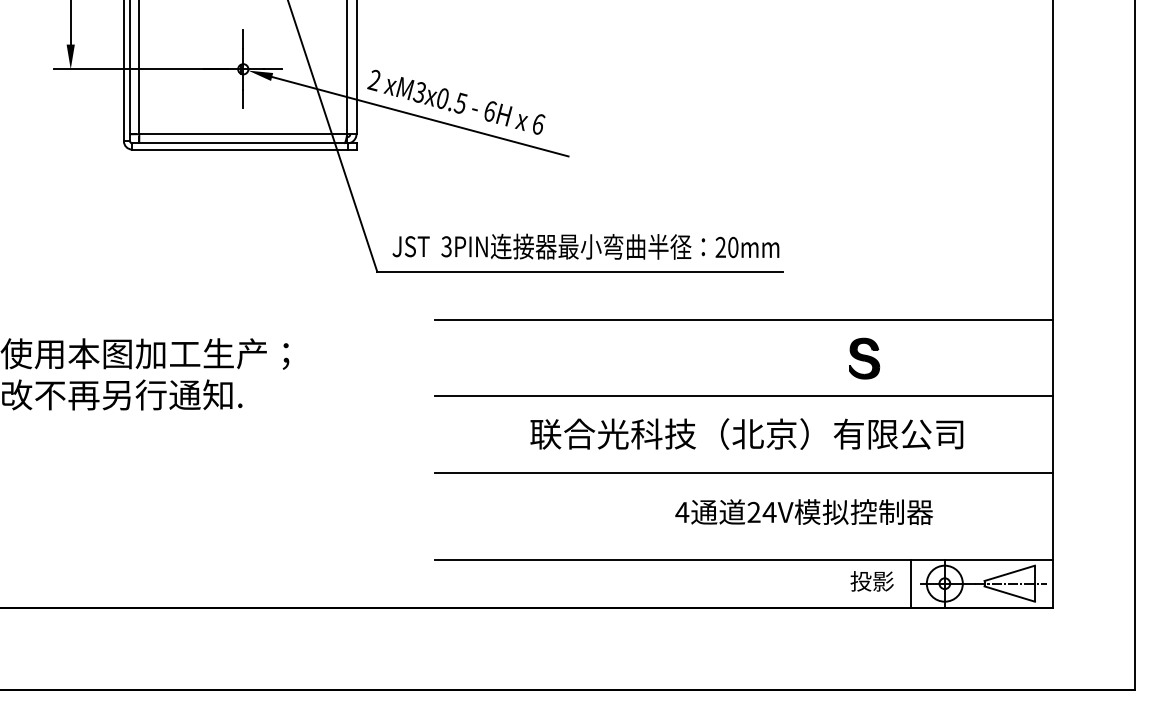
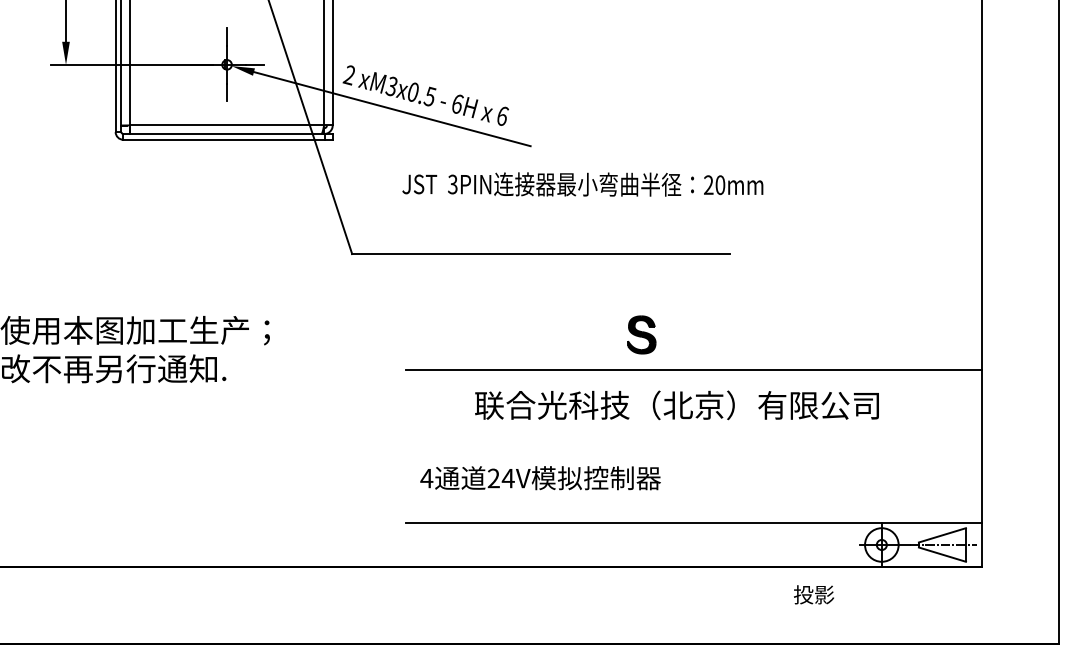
text: (585, 246) -> (582, 184), moved
line: (744, 319) -> (694, 298), removed
part: (864, 358) -> (641, 334), moved
text: (746, 434) -> (676, 405), moved
line: (744, 472) -> (694, 441), removed
text: (804, 512) -> (540, 478), moved
text: (871, 581) -> (813, 594), moved
line: (911, 583) -> (850, 544), removed

